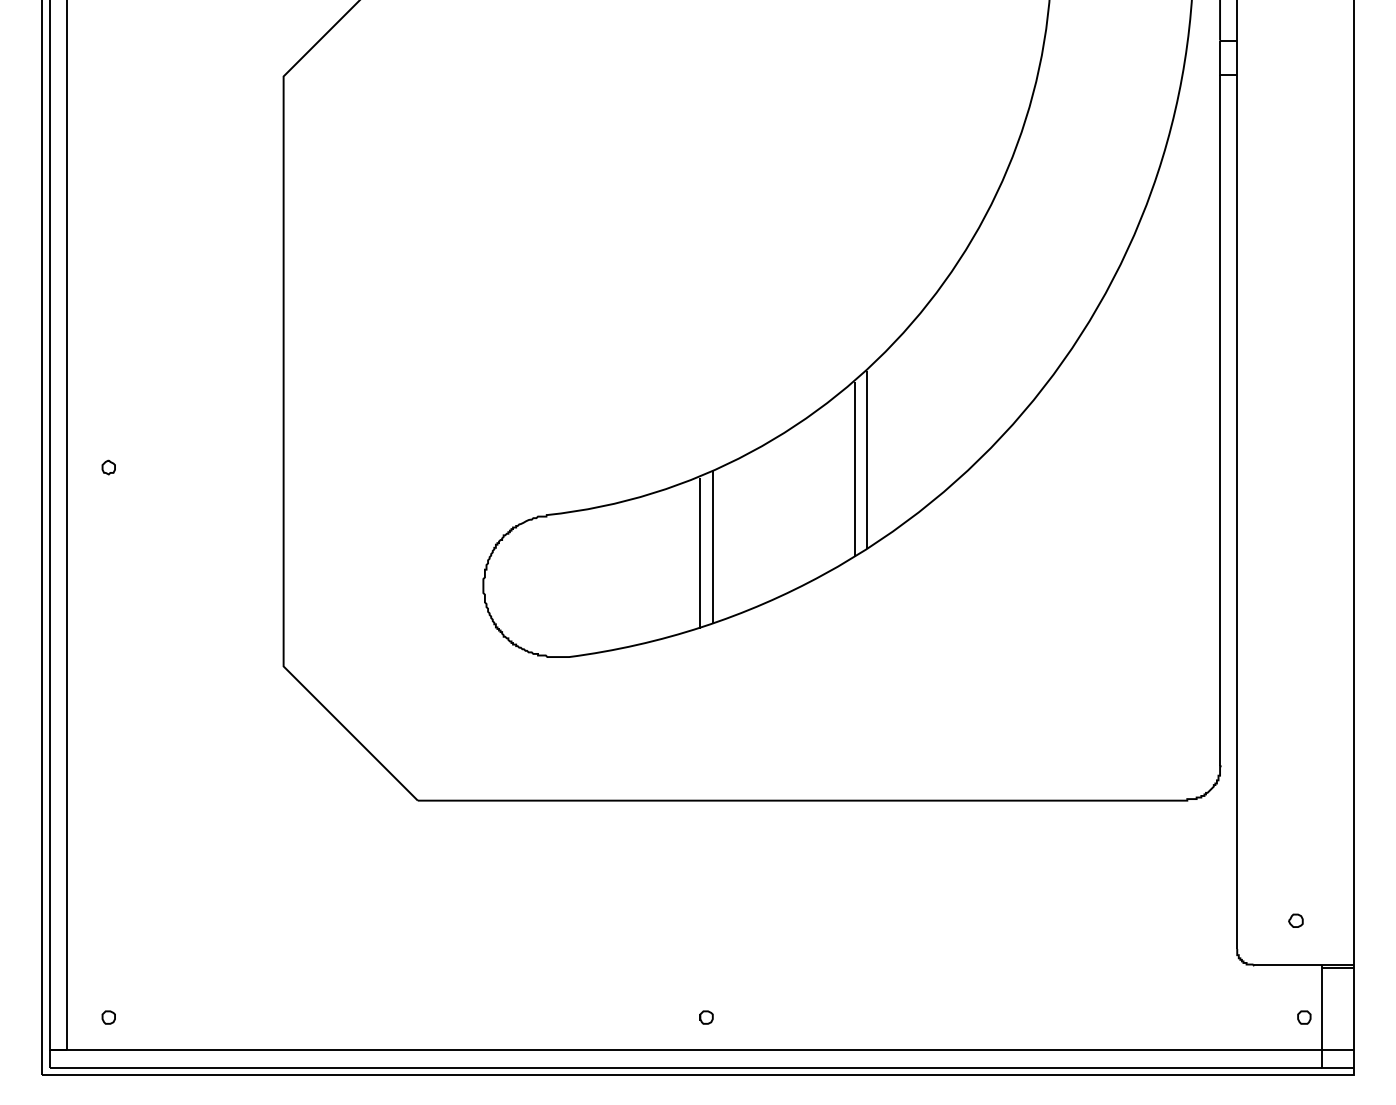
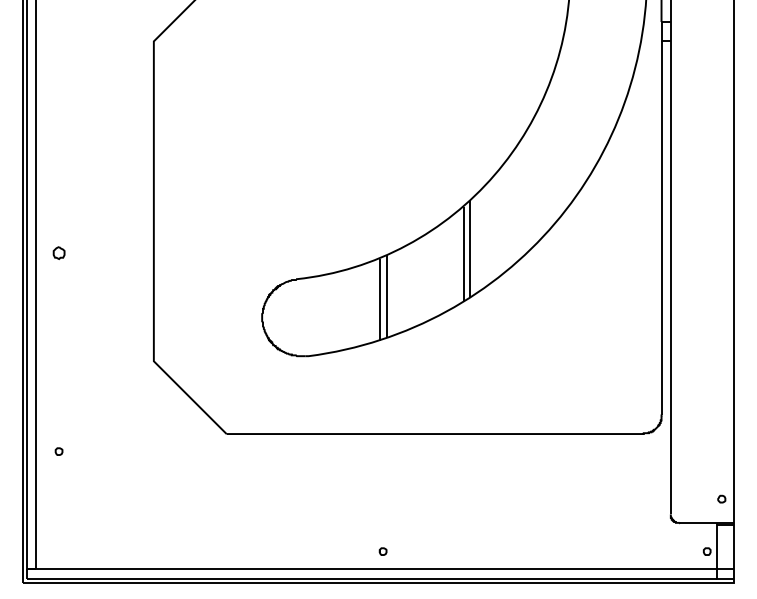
part: (107, 467) -> (58, 253), size x1.6
part: (1295, 919) -> (721, 498), moved
part: (107, 1017) -> (58, 451), moved

